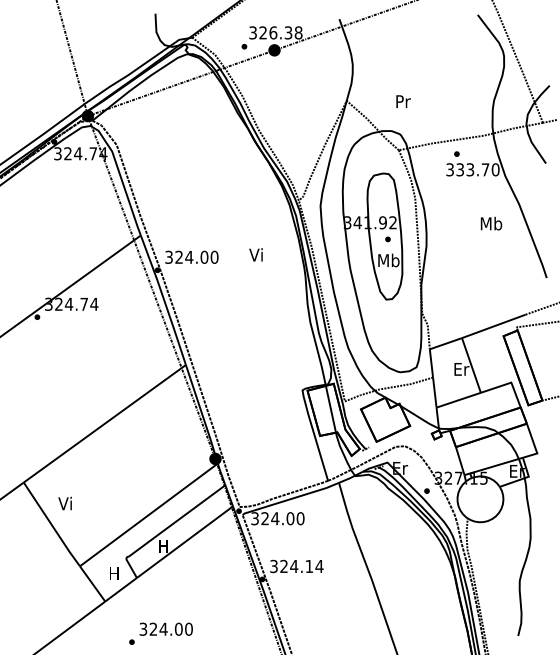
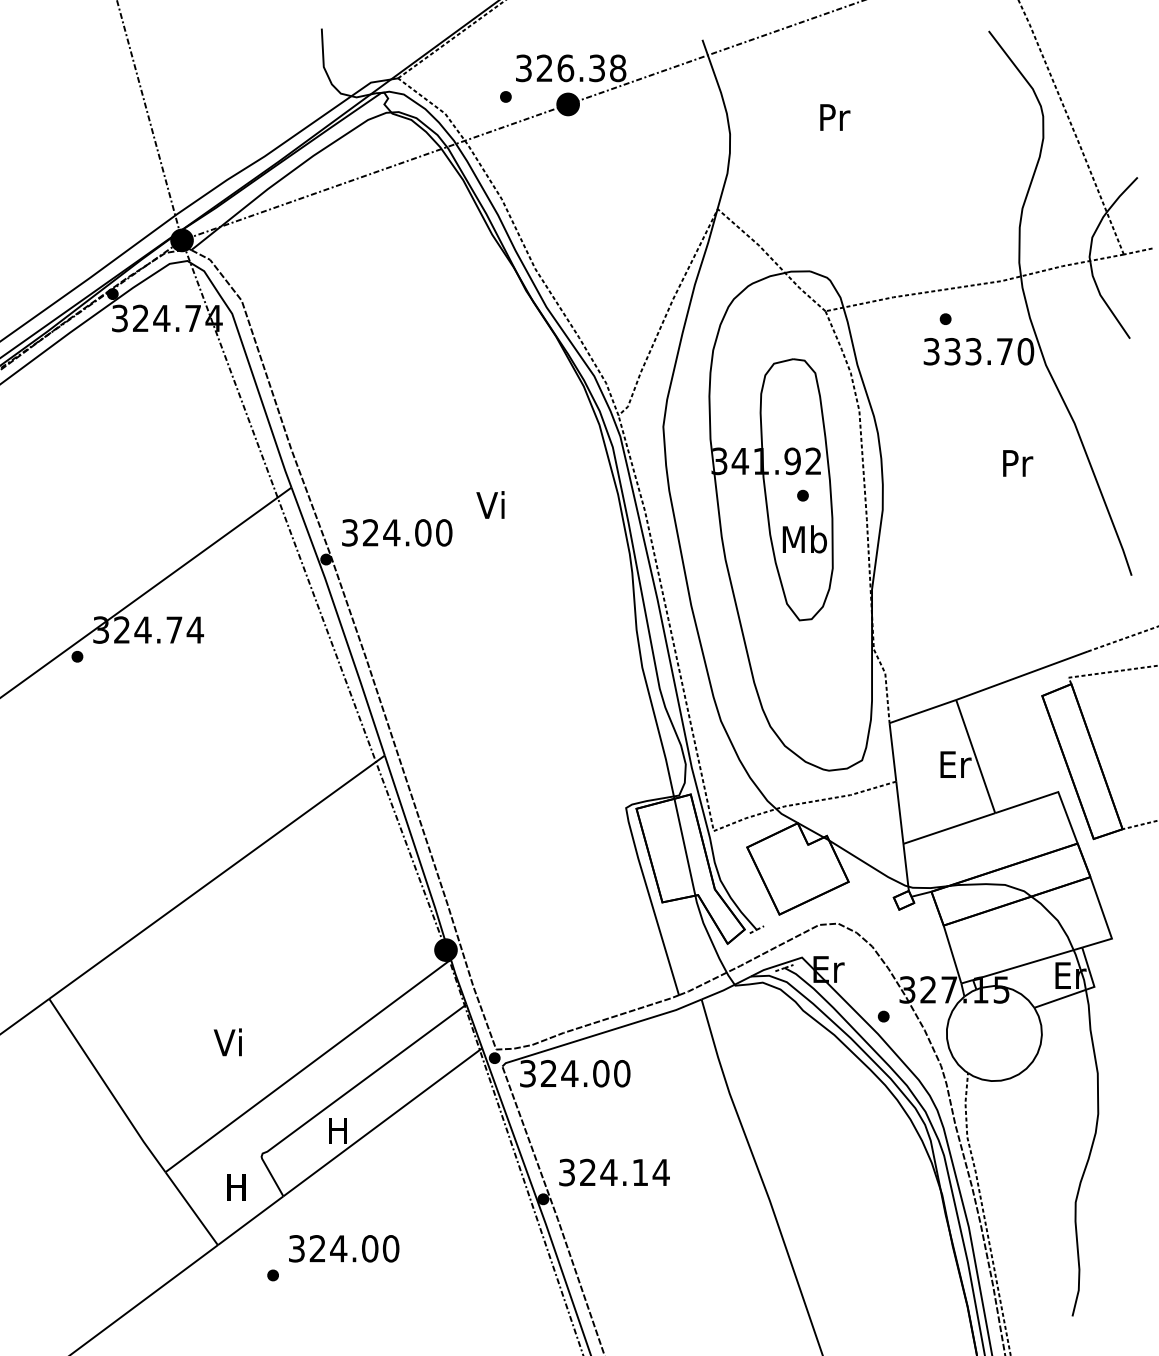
text: (403, 101) -> (835, 117), moved
text: (491, 223) -> (1017, 462), Mb -> Pr
text: (255, 254) -> (489, 504), moved
text: (64, 503) -> (226, 1042), moved
text: (160, 633) -> (332, 1257), moved

